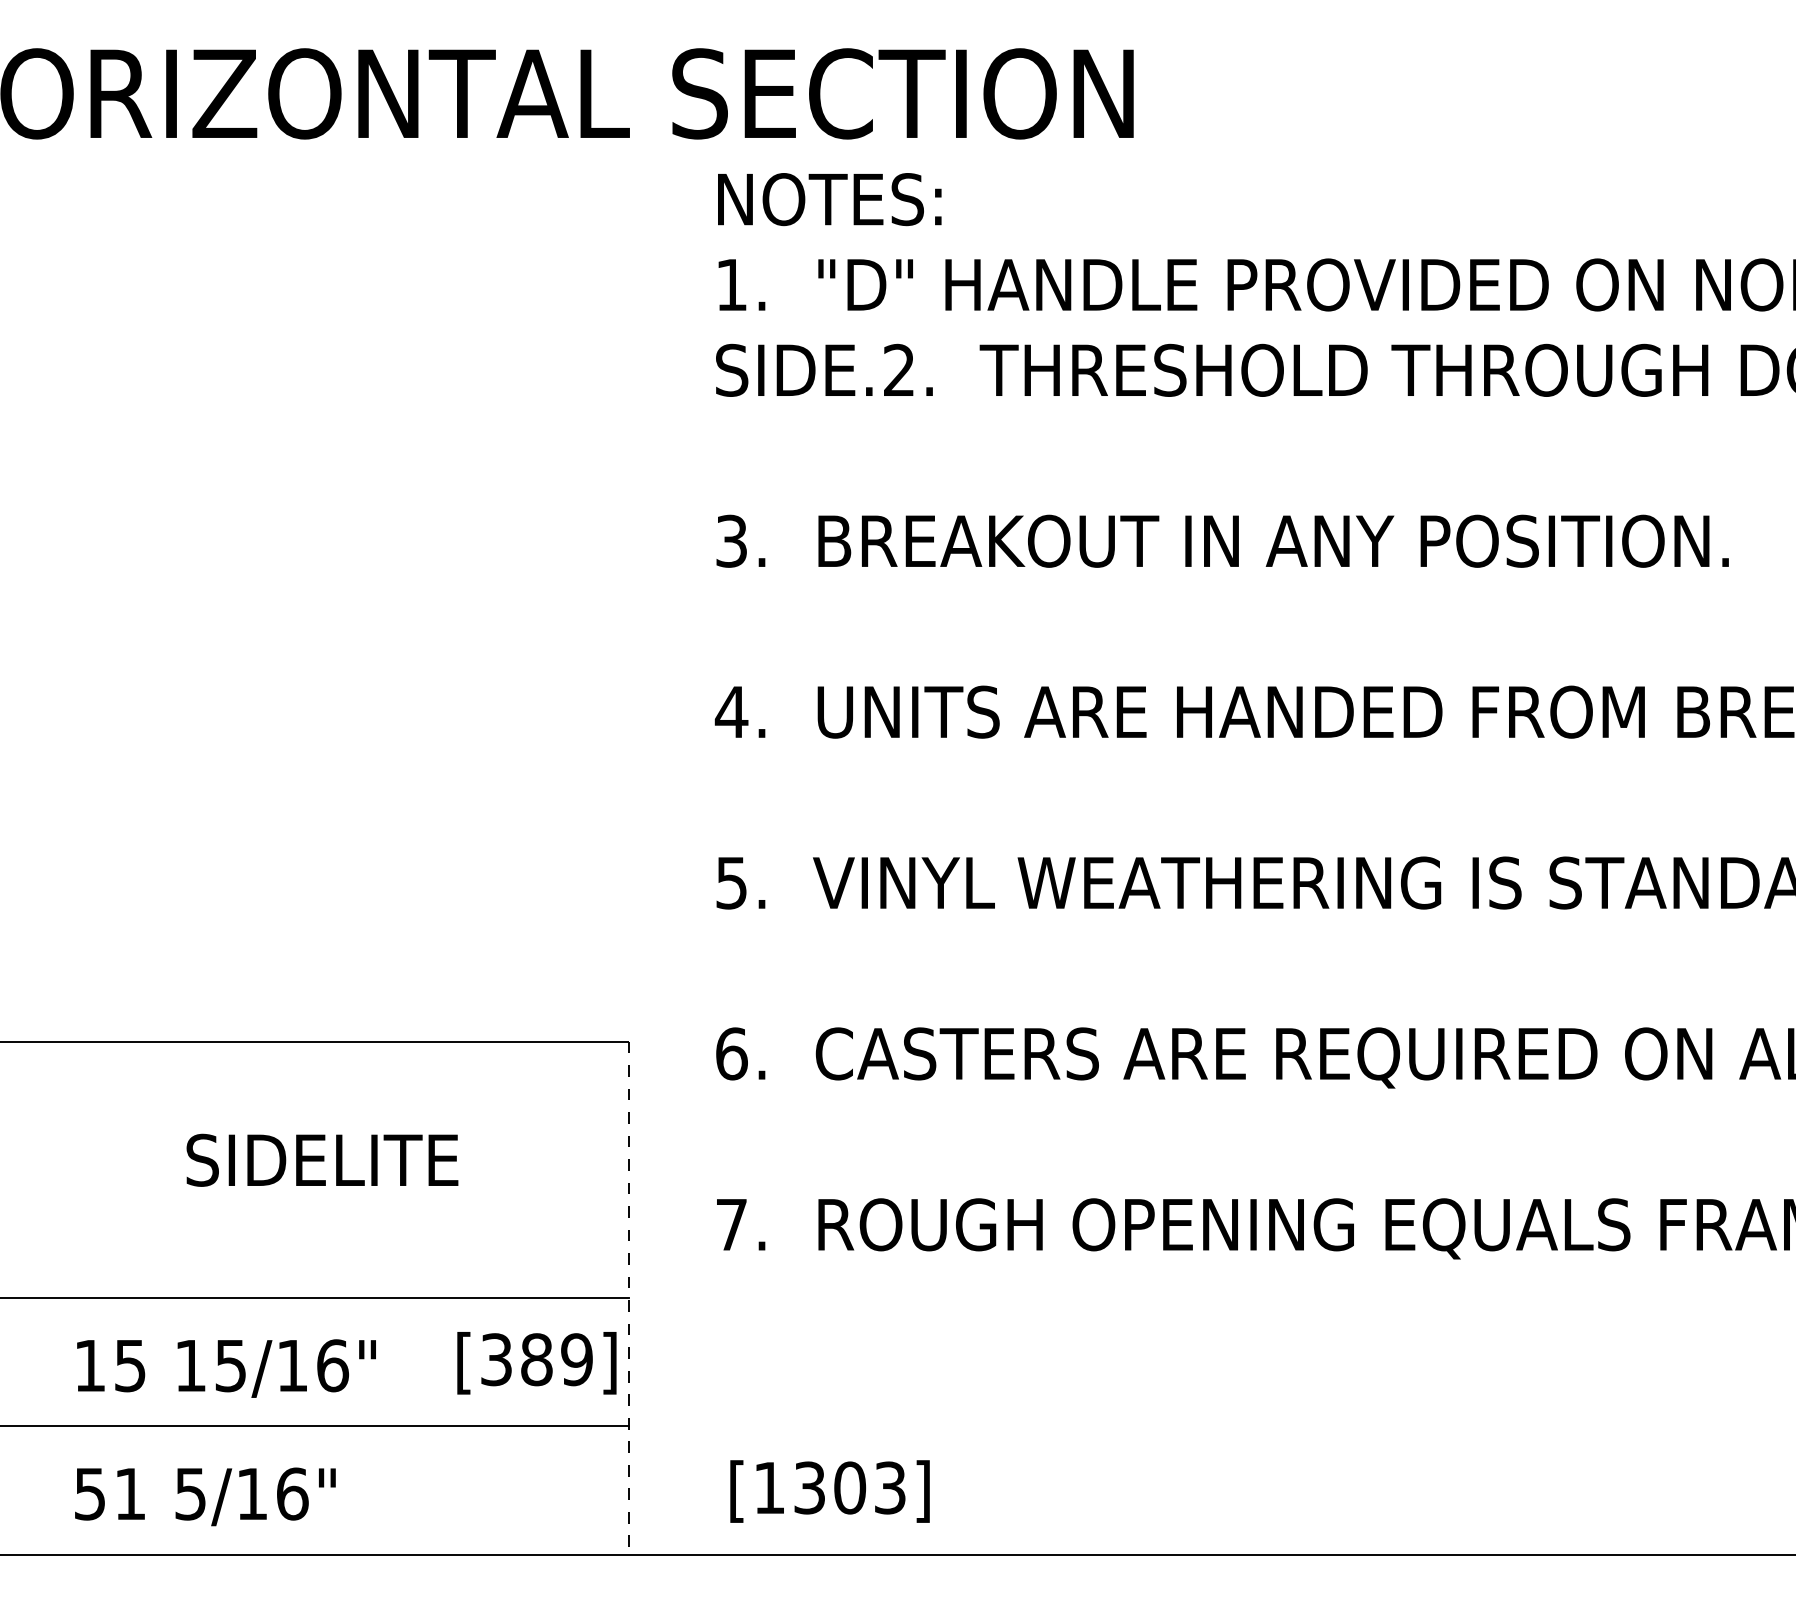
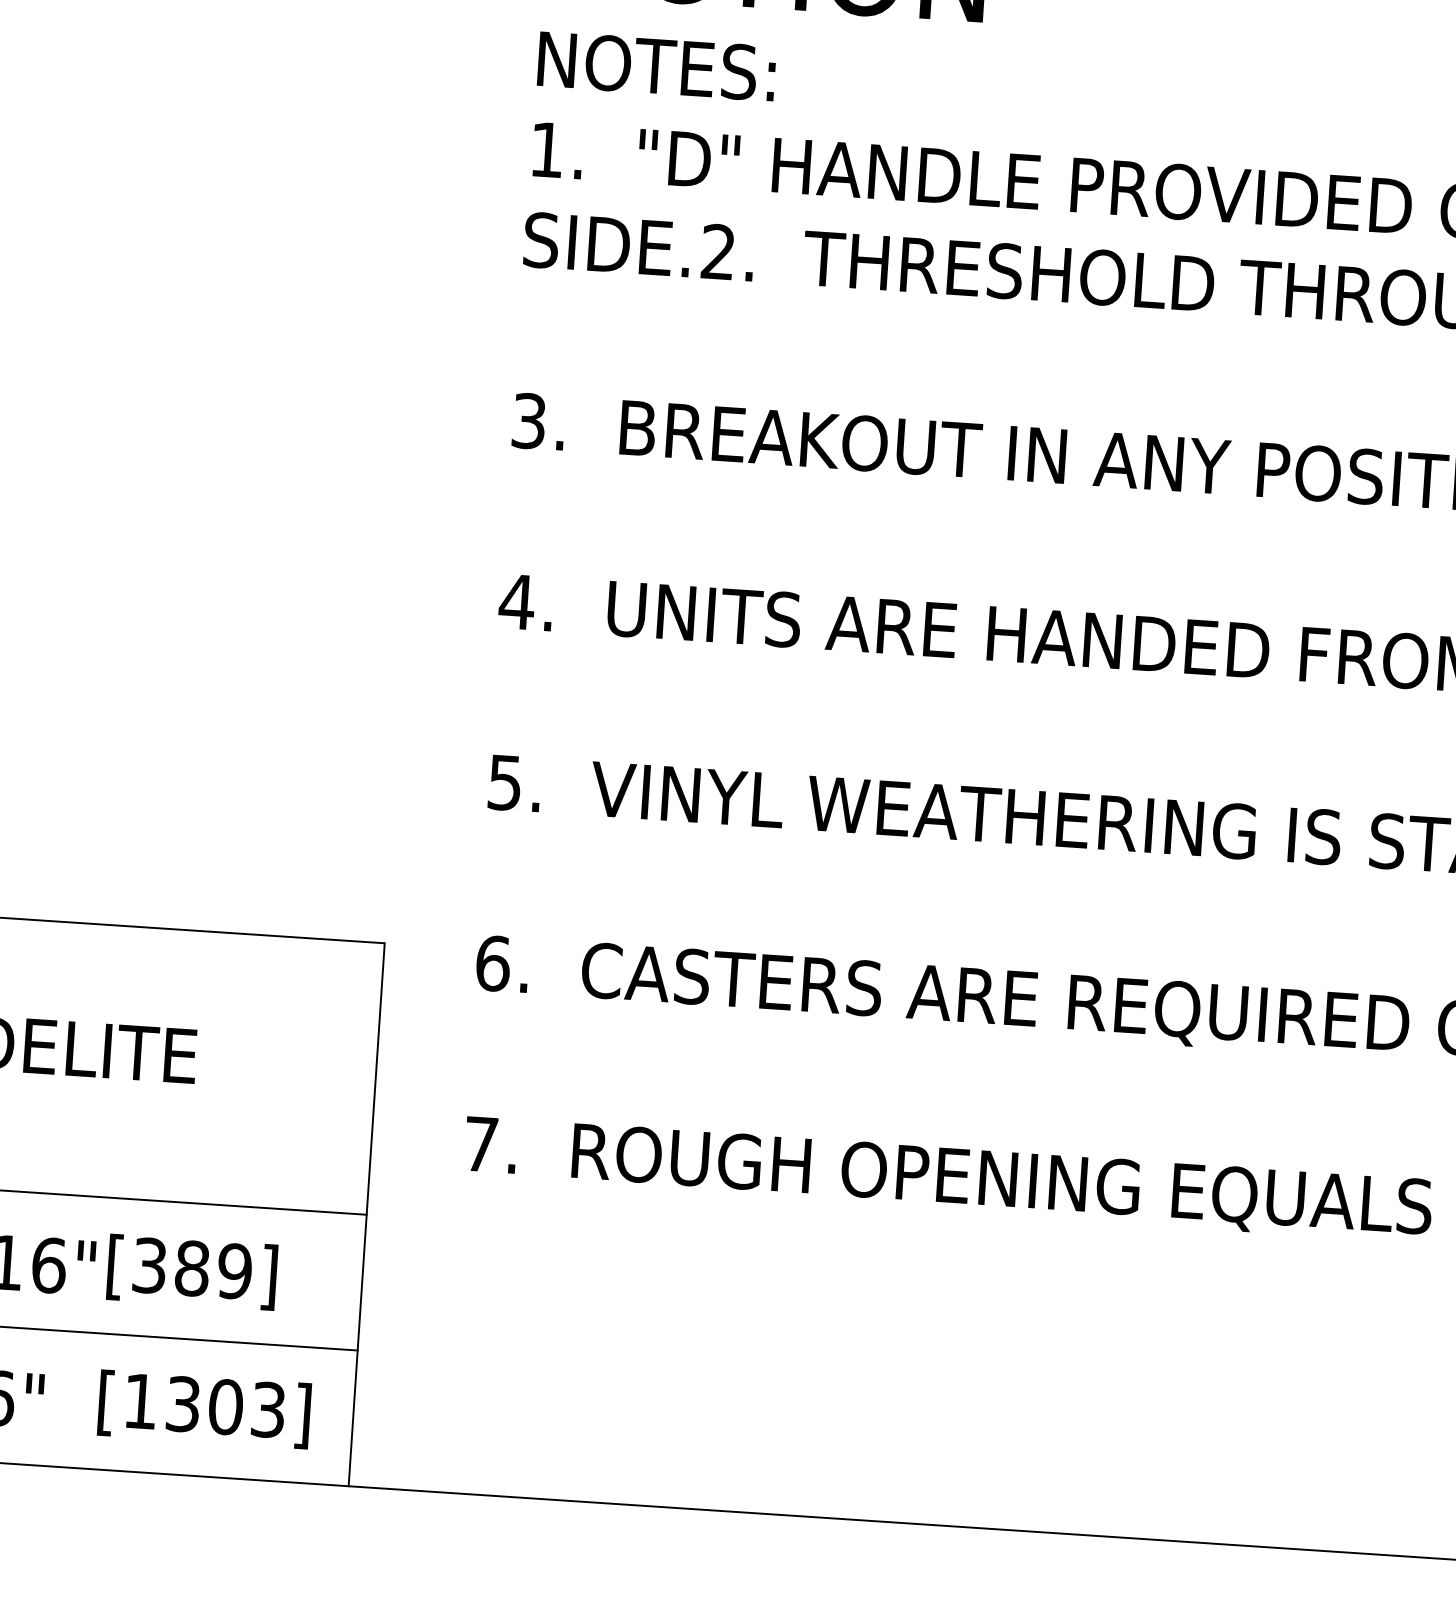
line: (628, 1298) -> (366, 1215), dashed -> solid
text: (536, 1363) -> (191, 1272), moved
text: (829, 1491) -> (203, 1409), moved

